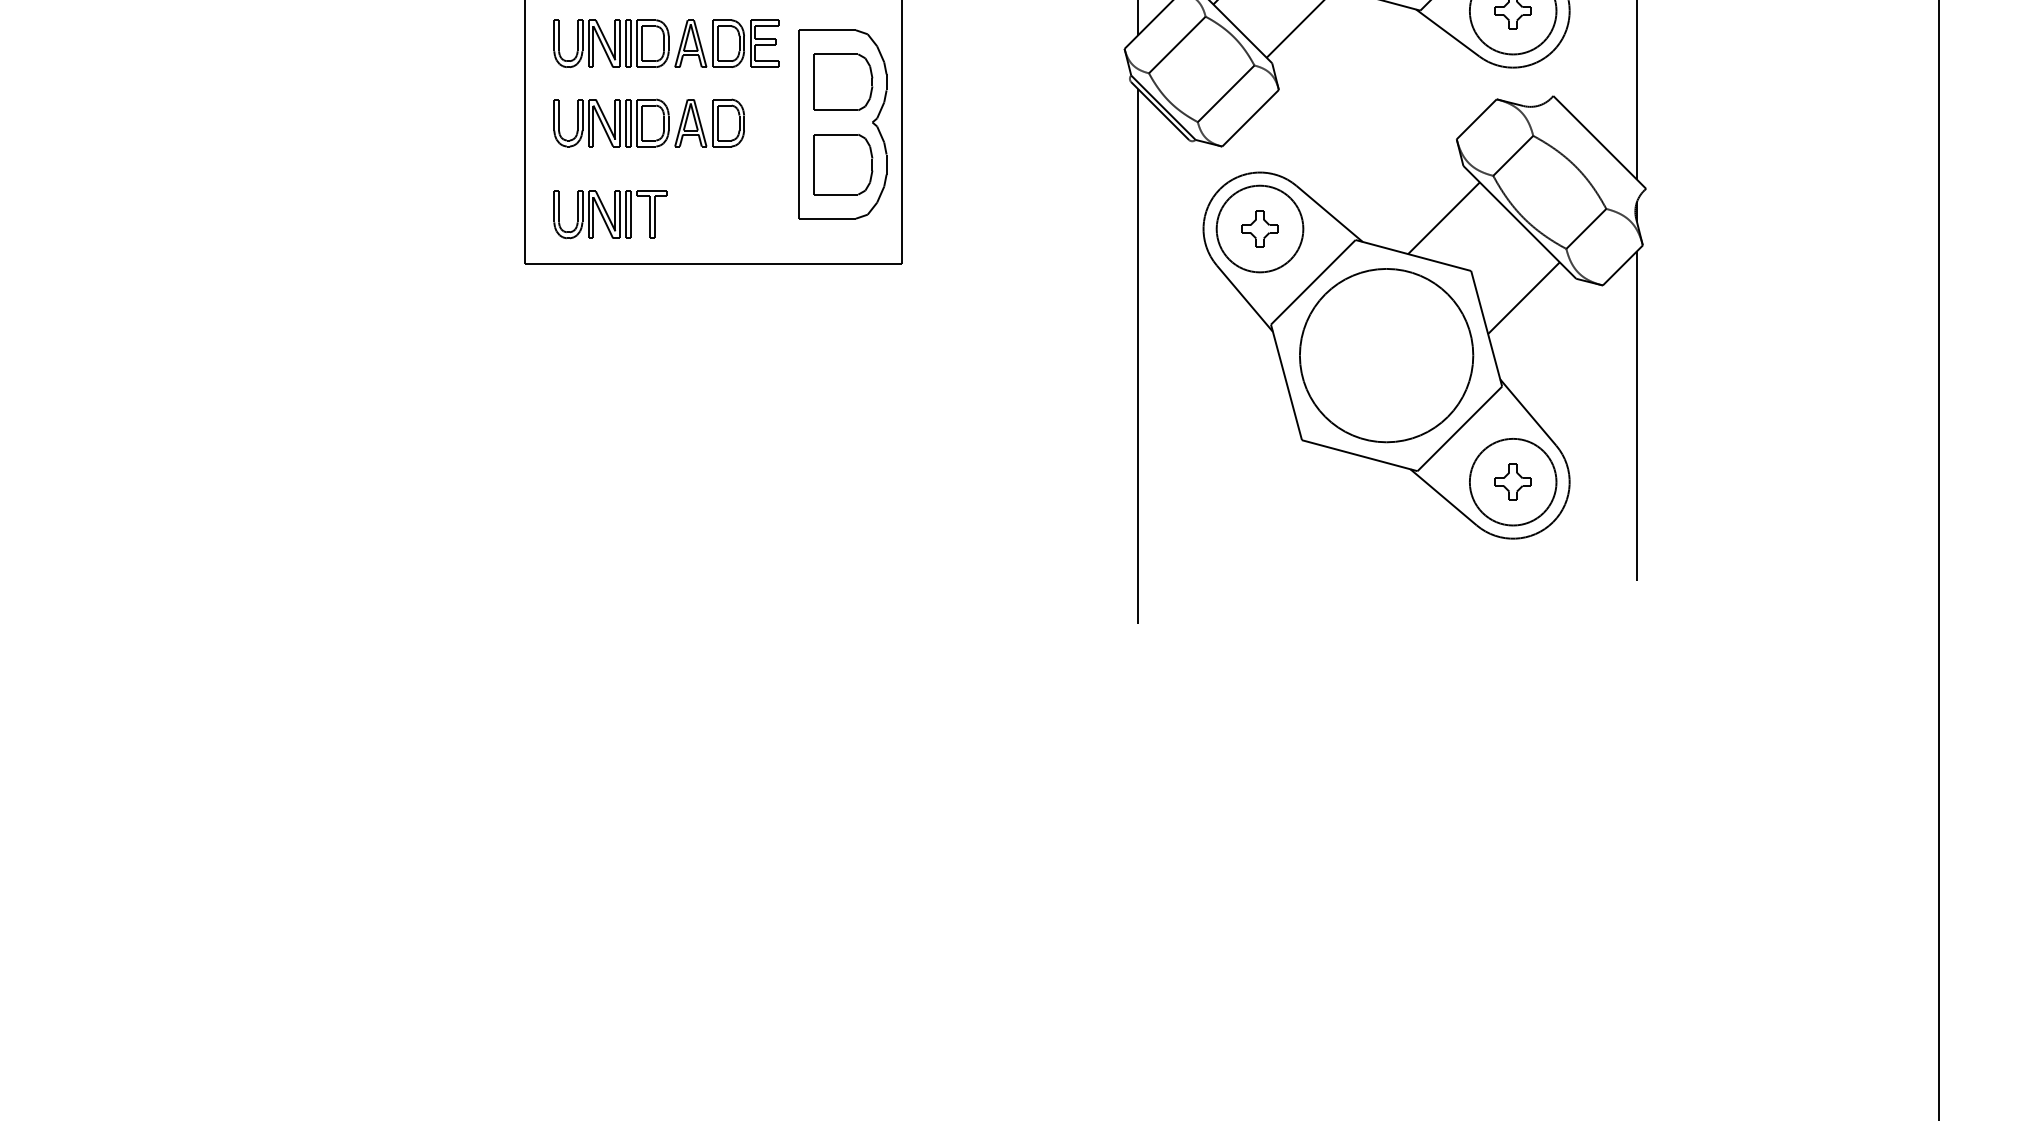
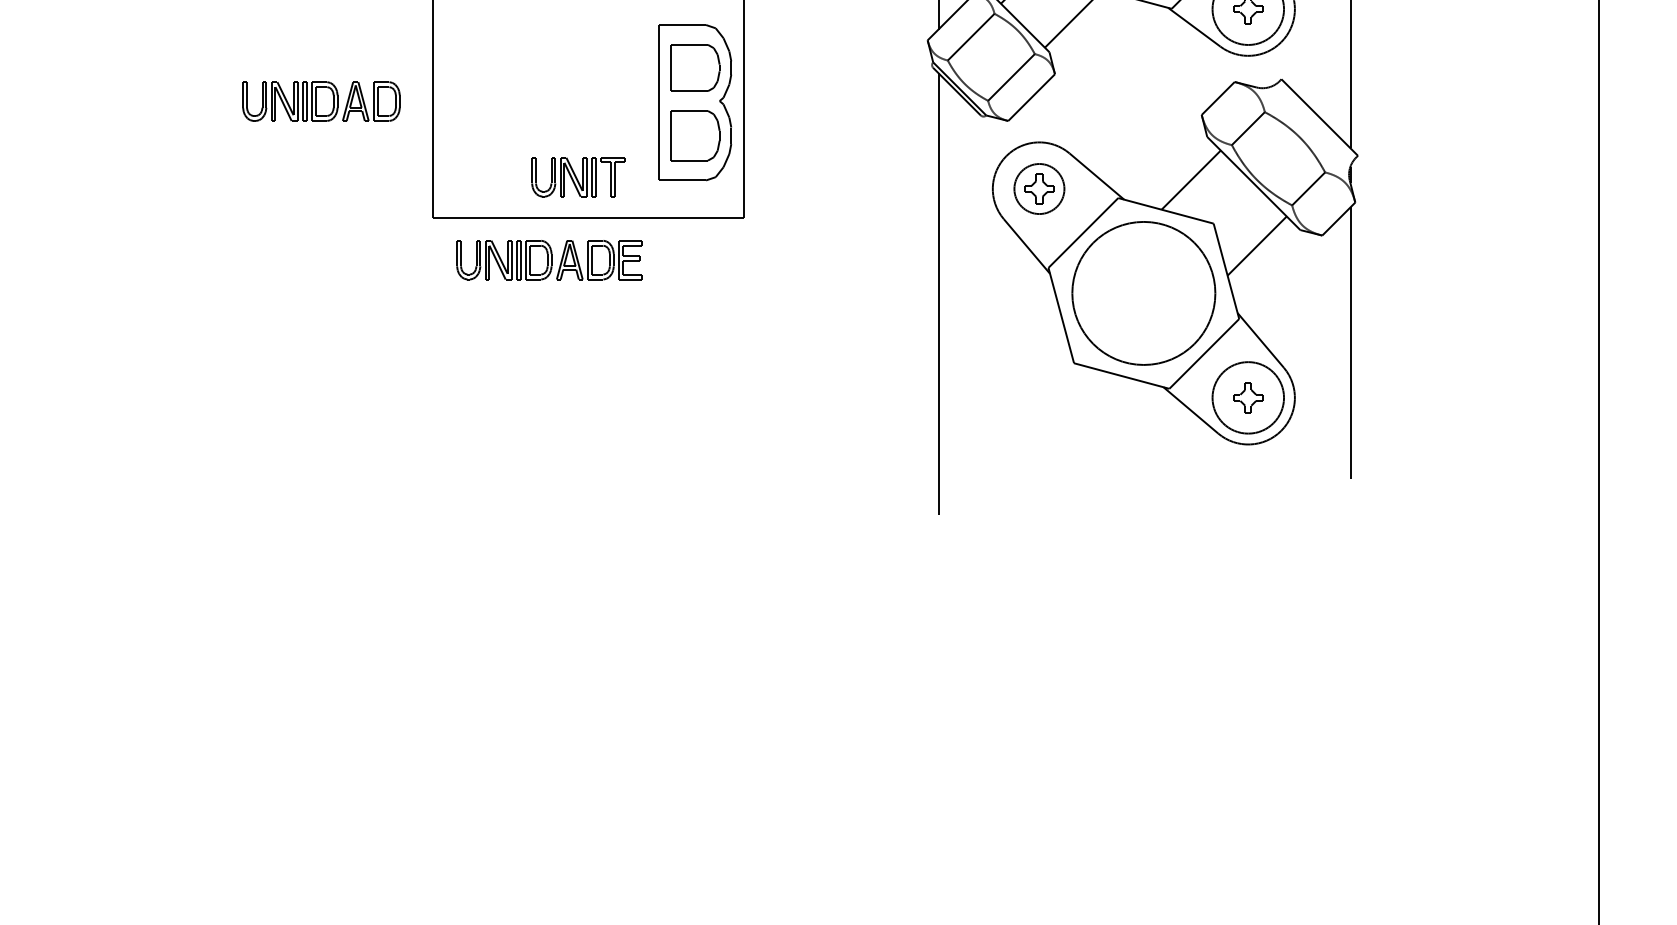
part: (666, 44) -> (549, 260), moved
part: (649, 122) -> (321, 101), moved
part: (610, 215) -> (578, 177), moved
circle: (1260, 228) -> (1039, 188), size x0.7

